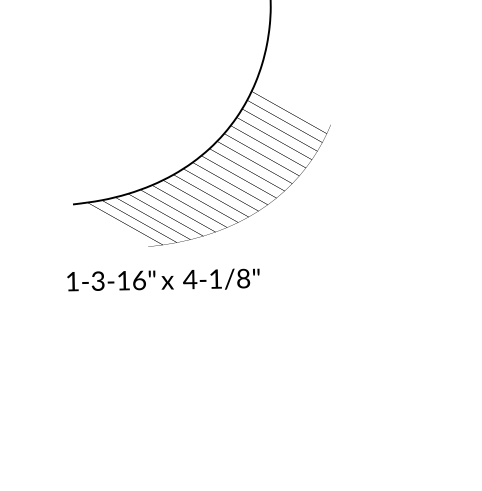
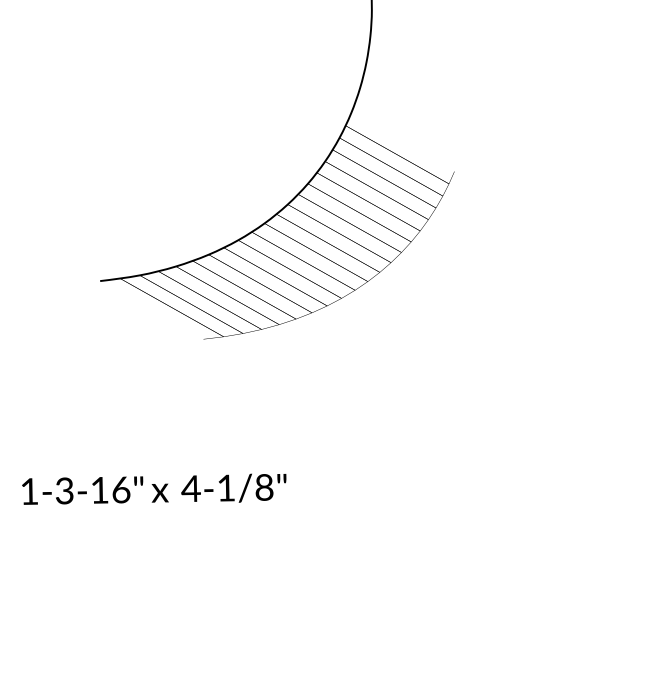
text: (163, 279) -> (154, 488), moved

